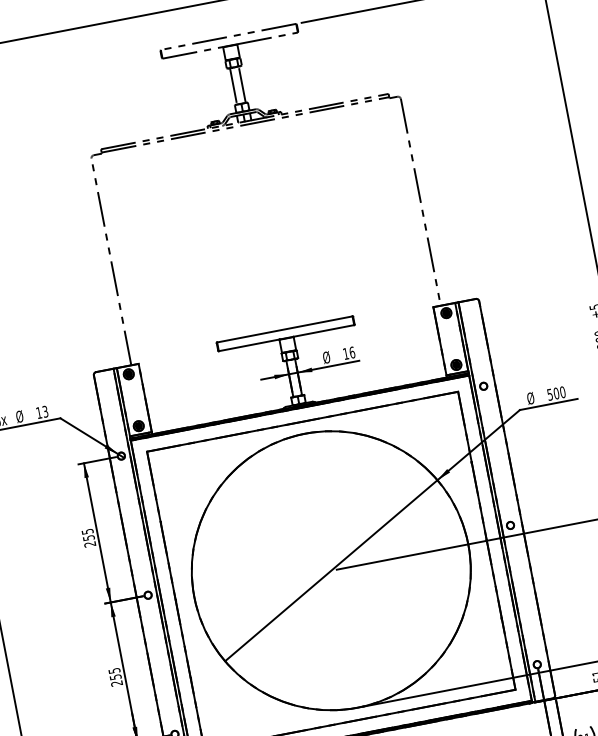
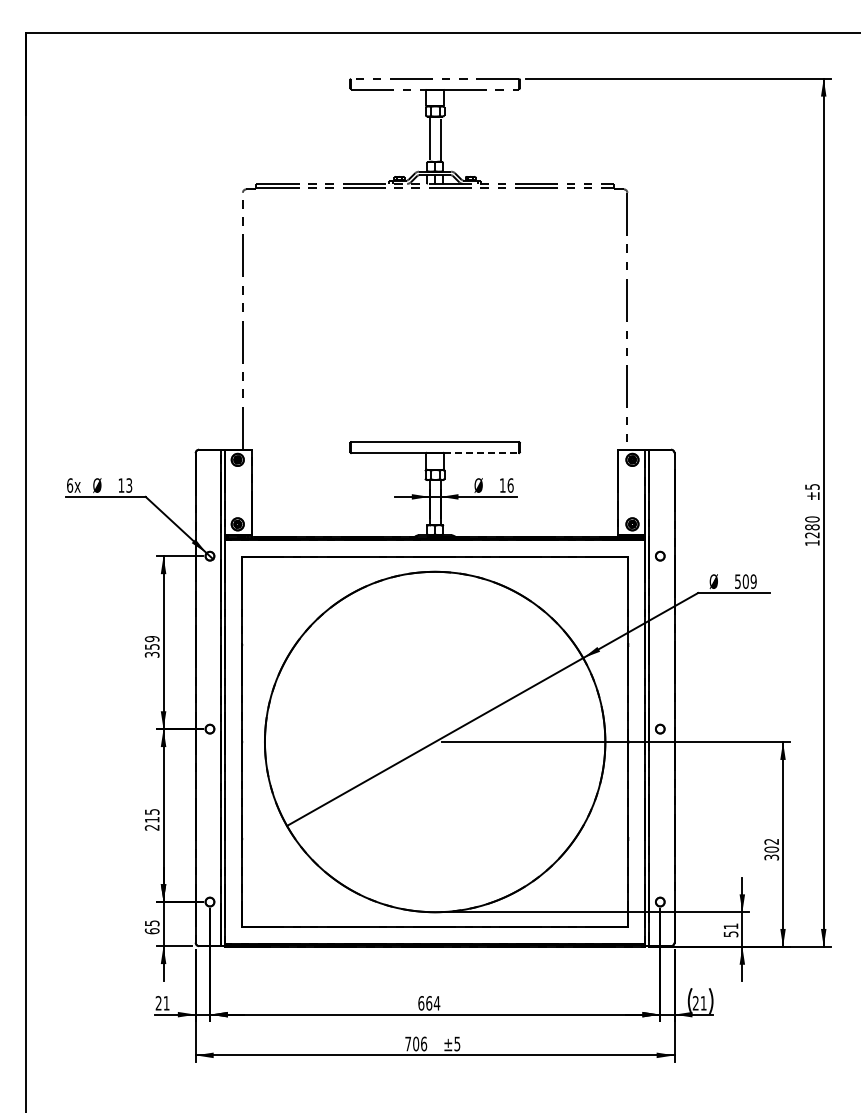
line: (323, 331) -> (481, 453), solid -> dashed
text: (562, 392) -> (753, 581), 500 -> 509
text: (88, 537) -> (151, 646), 255 -> 359
text: (115, 676) -> (152, 819), 255 -> 215

